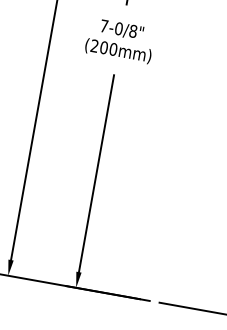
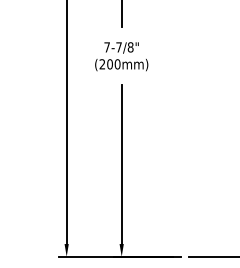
text: (119, 29) -> (119, 47), 7-0/8" -> 7-7/8"

